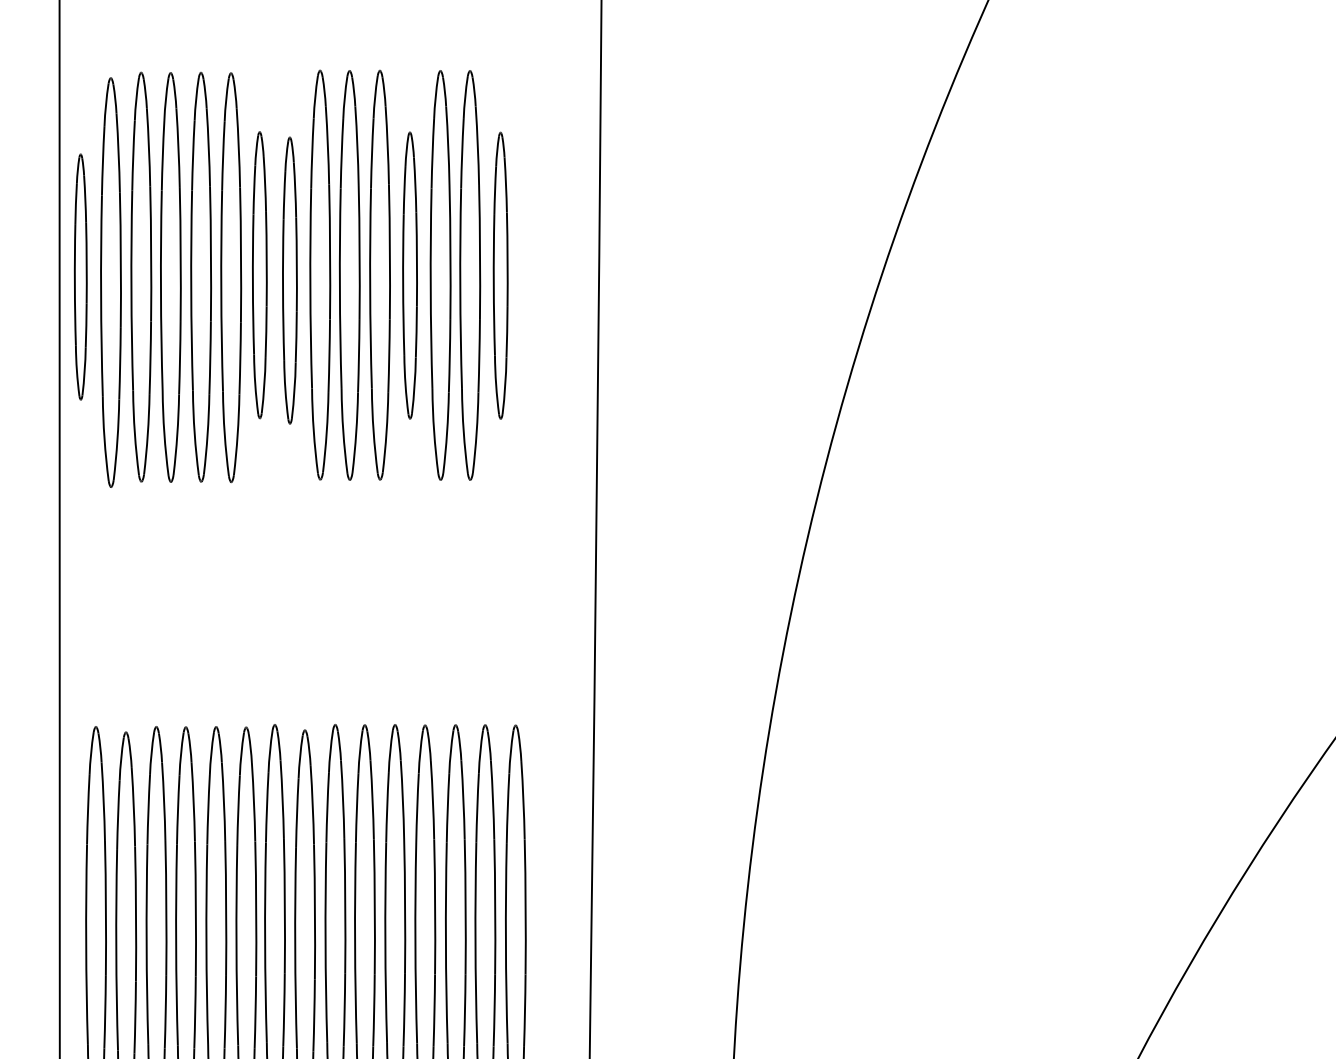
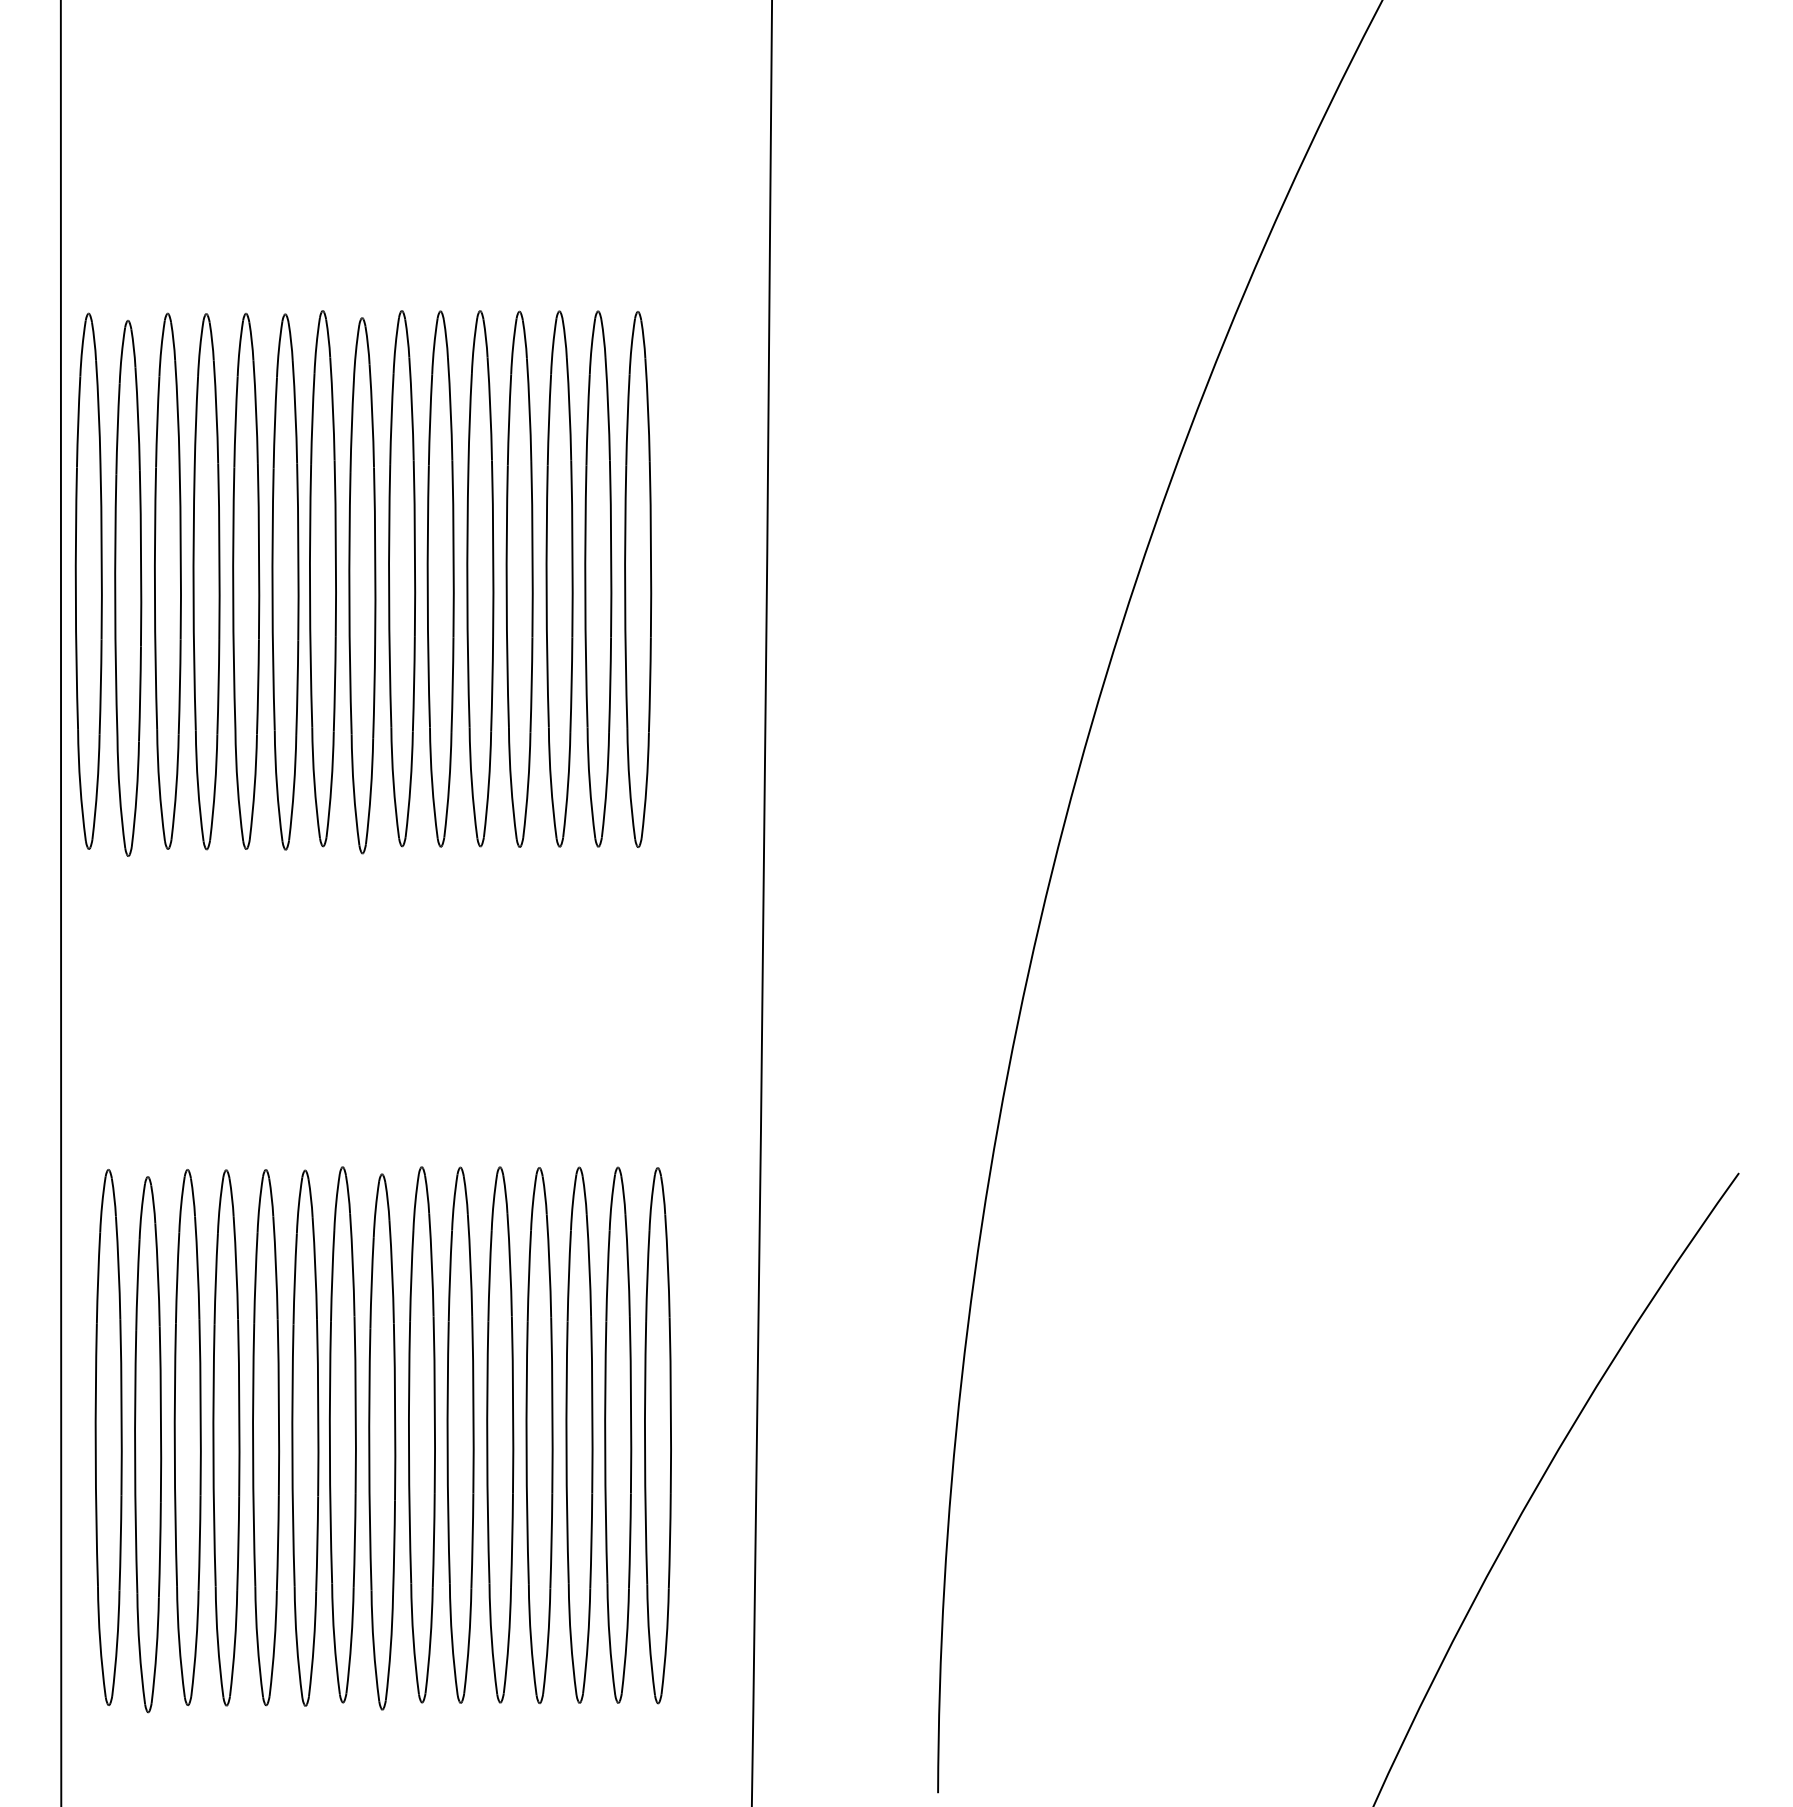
part: (259, 275) -> (322, 578), size x1.43
part: (409, 275) -> (519, 578), size x1.43
part: (500, 275) -> (638, 579), size x1.43
part: (80, 276) -> (88, 580), size x1.67
part: (290, 280) -> (362, 585), size x1.43

